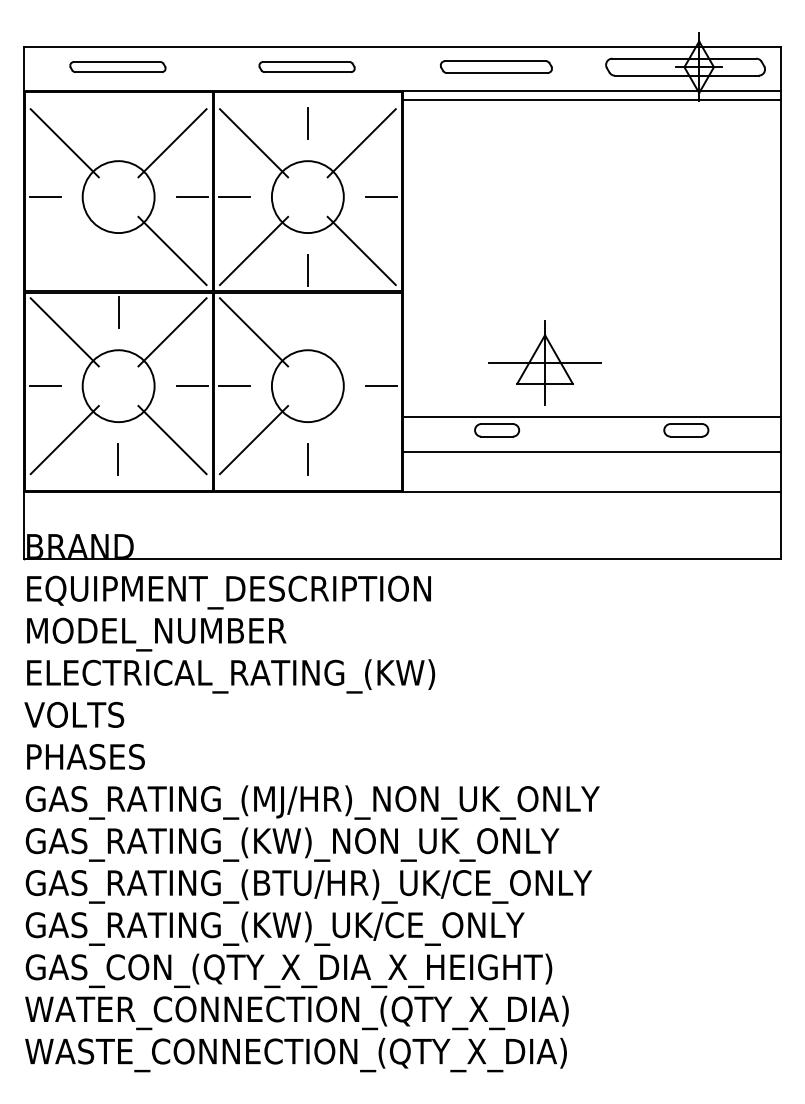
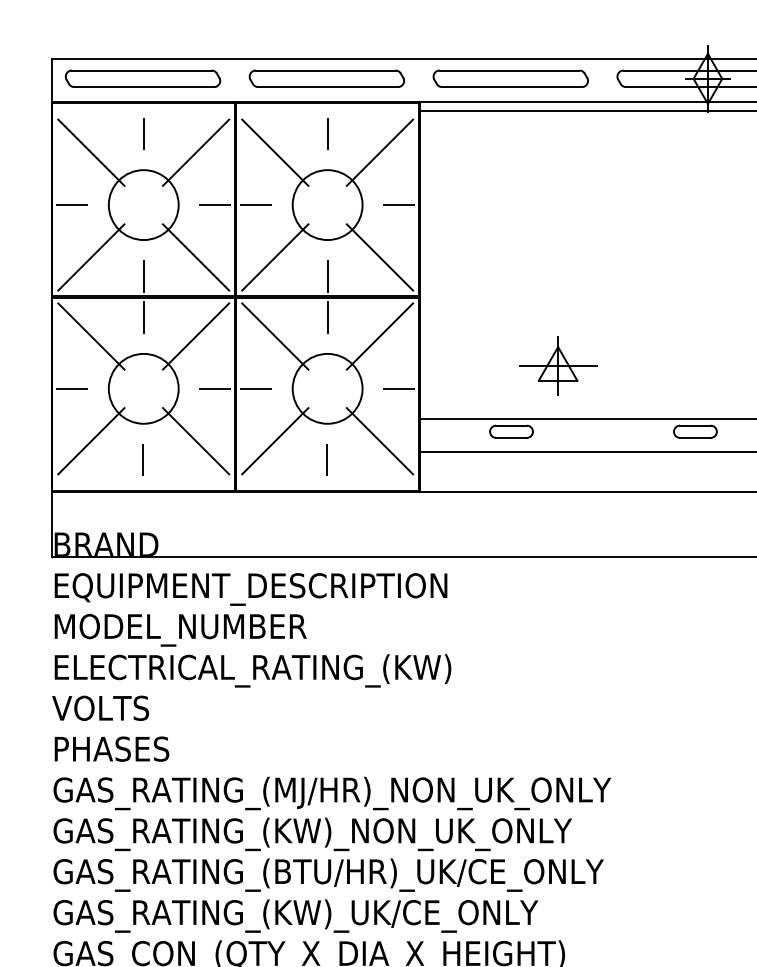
part: (117, 66) -> (142, 78), size x1.67
part: (306, 66) -> (326, 78), size x1.67
part: (496, 66) -> (510, 78), size x1.43
line: (118, 123) -> (143, 133), added
line: (64, 250) -> (91, 256), added
line: (118, 270) -> (143, 276), added
line: (307, 312) -> (327, 317), added
line: (361, 332) -> (379, 336), added
part: (544, 362) -> (557, 365), size x0.71
line: (361, 440) -> (379, 441), added

